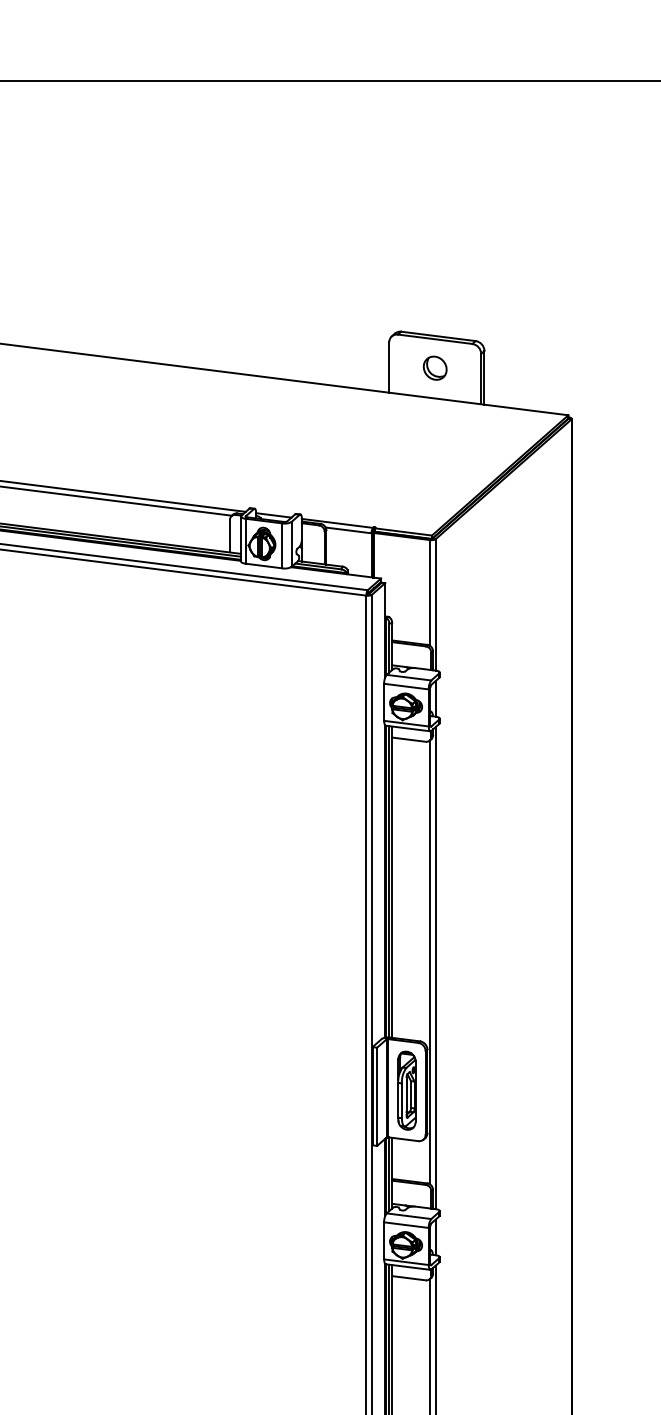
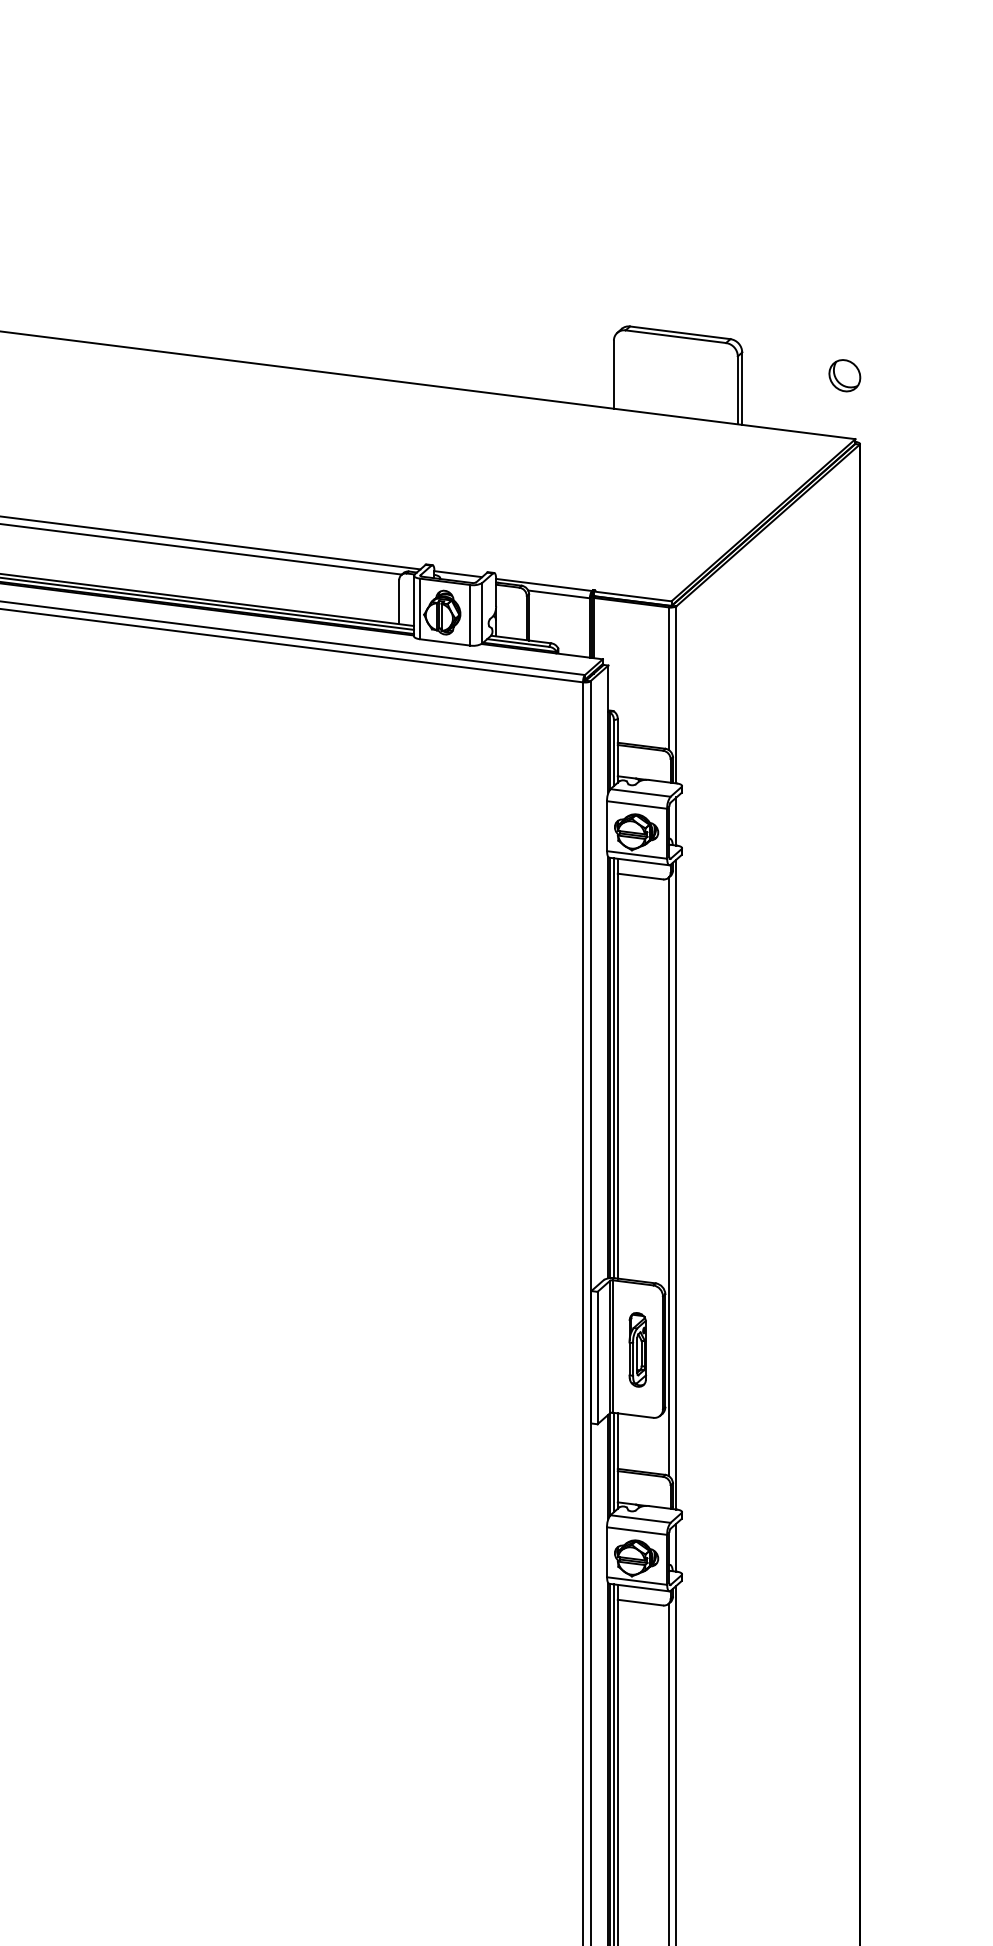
part: (434, 368) -> (844, 375), moved
part: (406, 1090) -> (637, 1349), size x0.7

